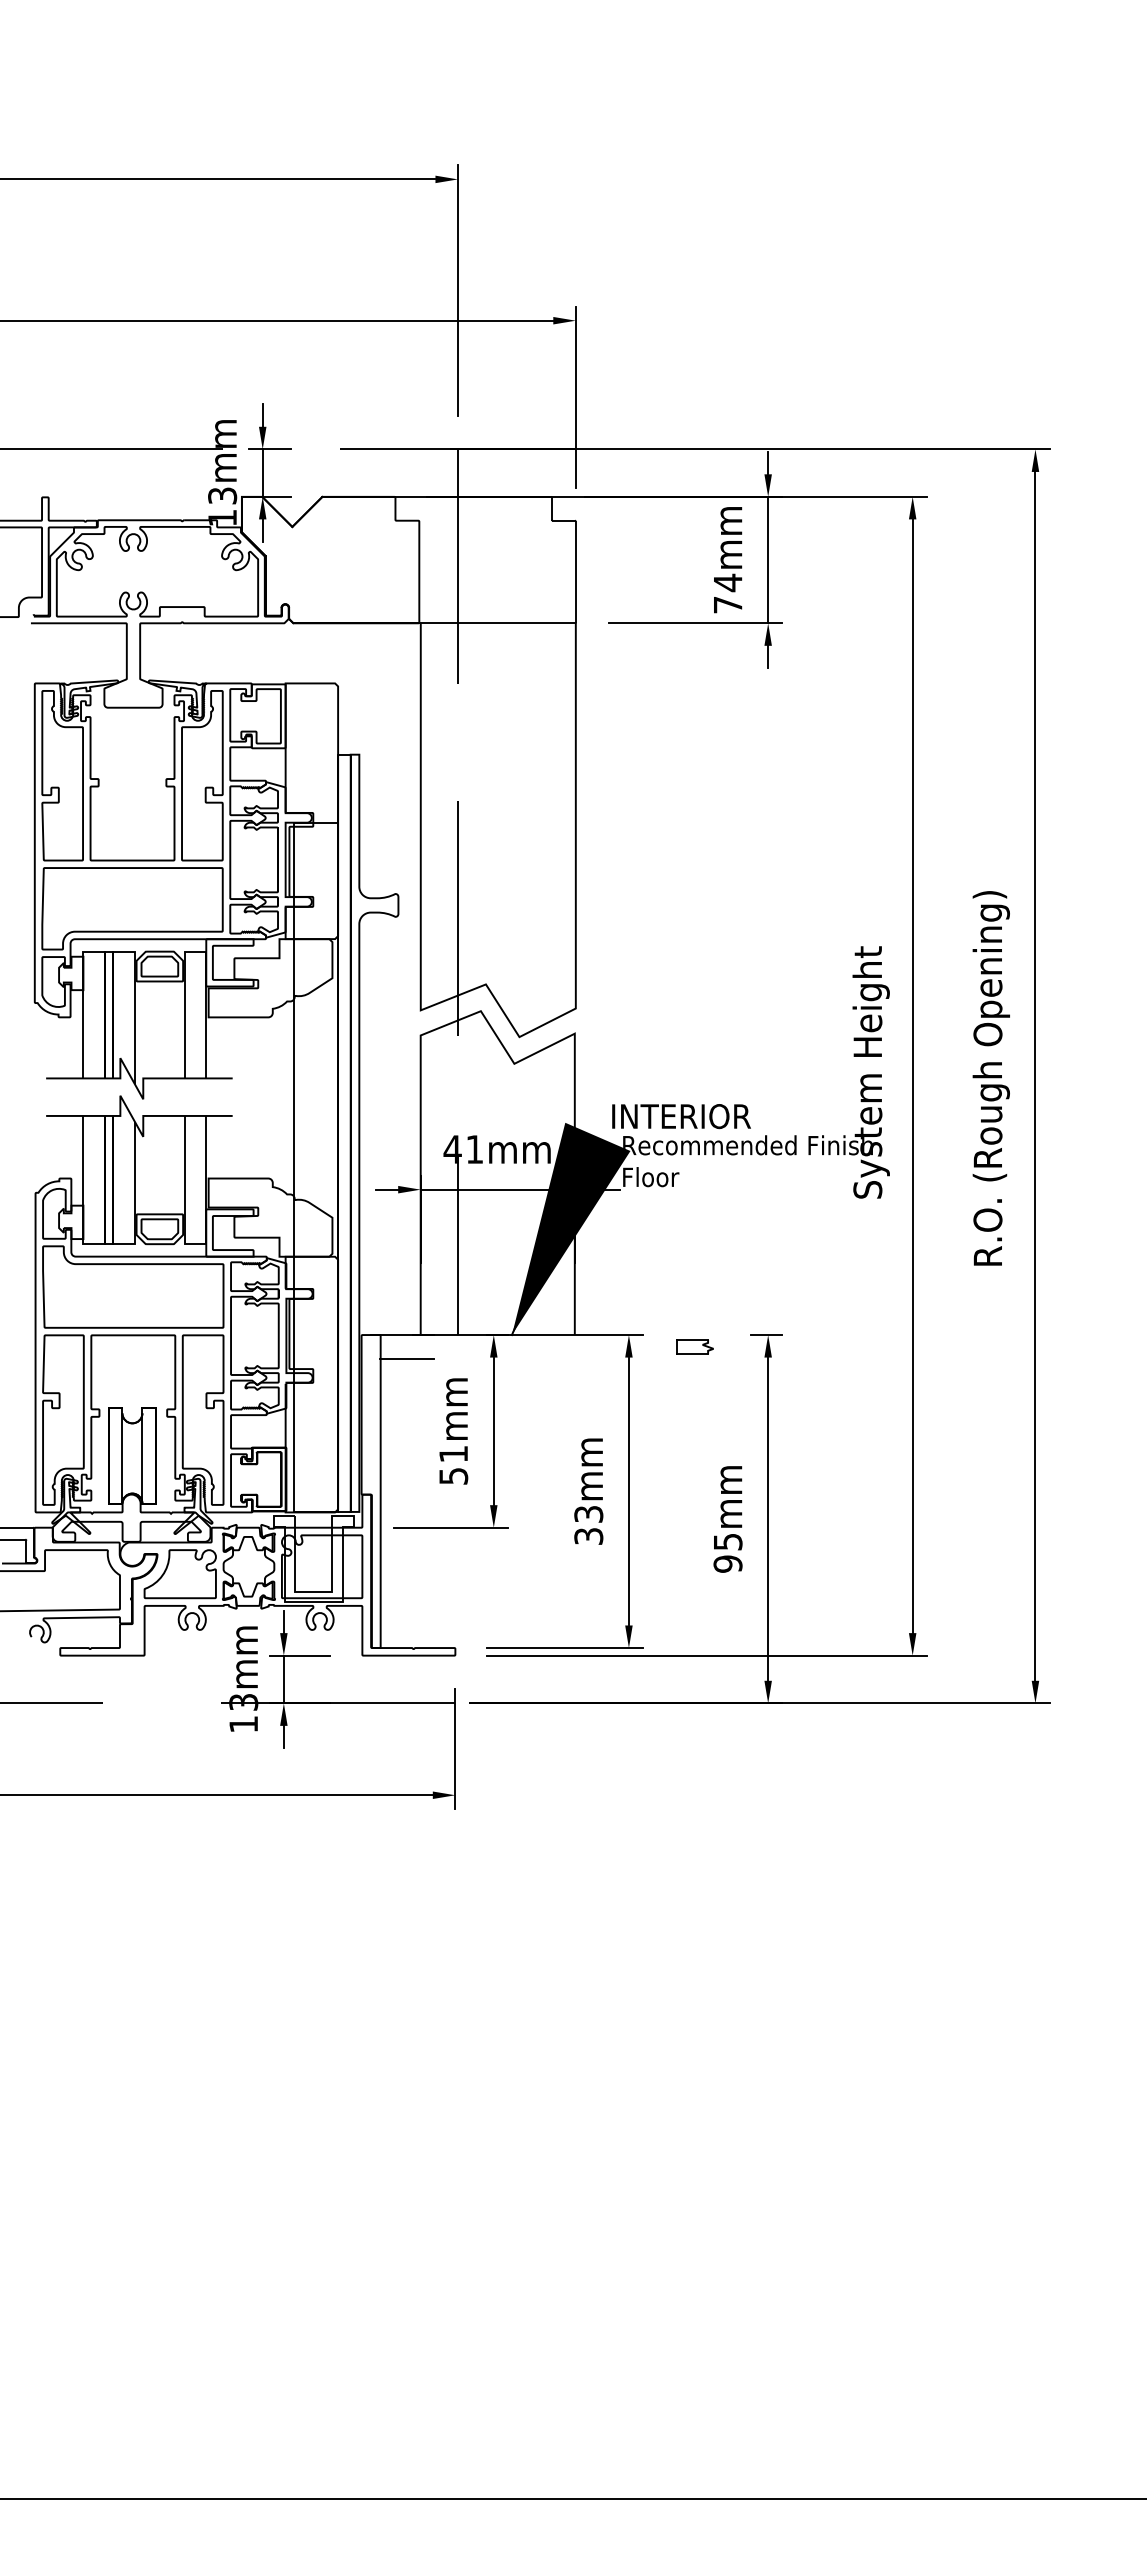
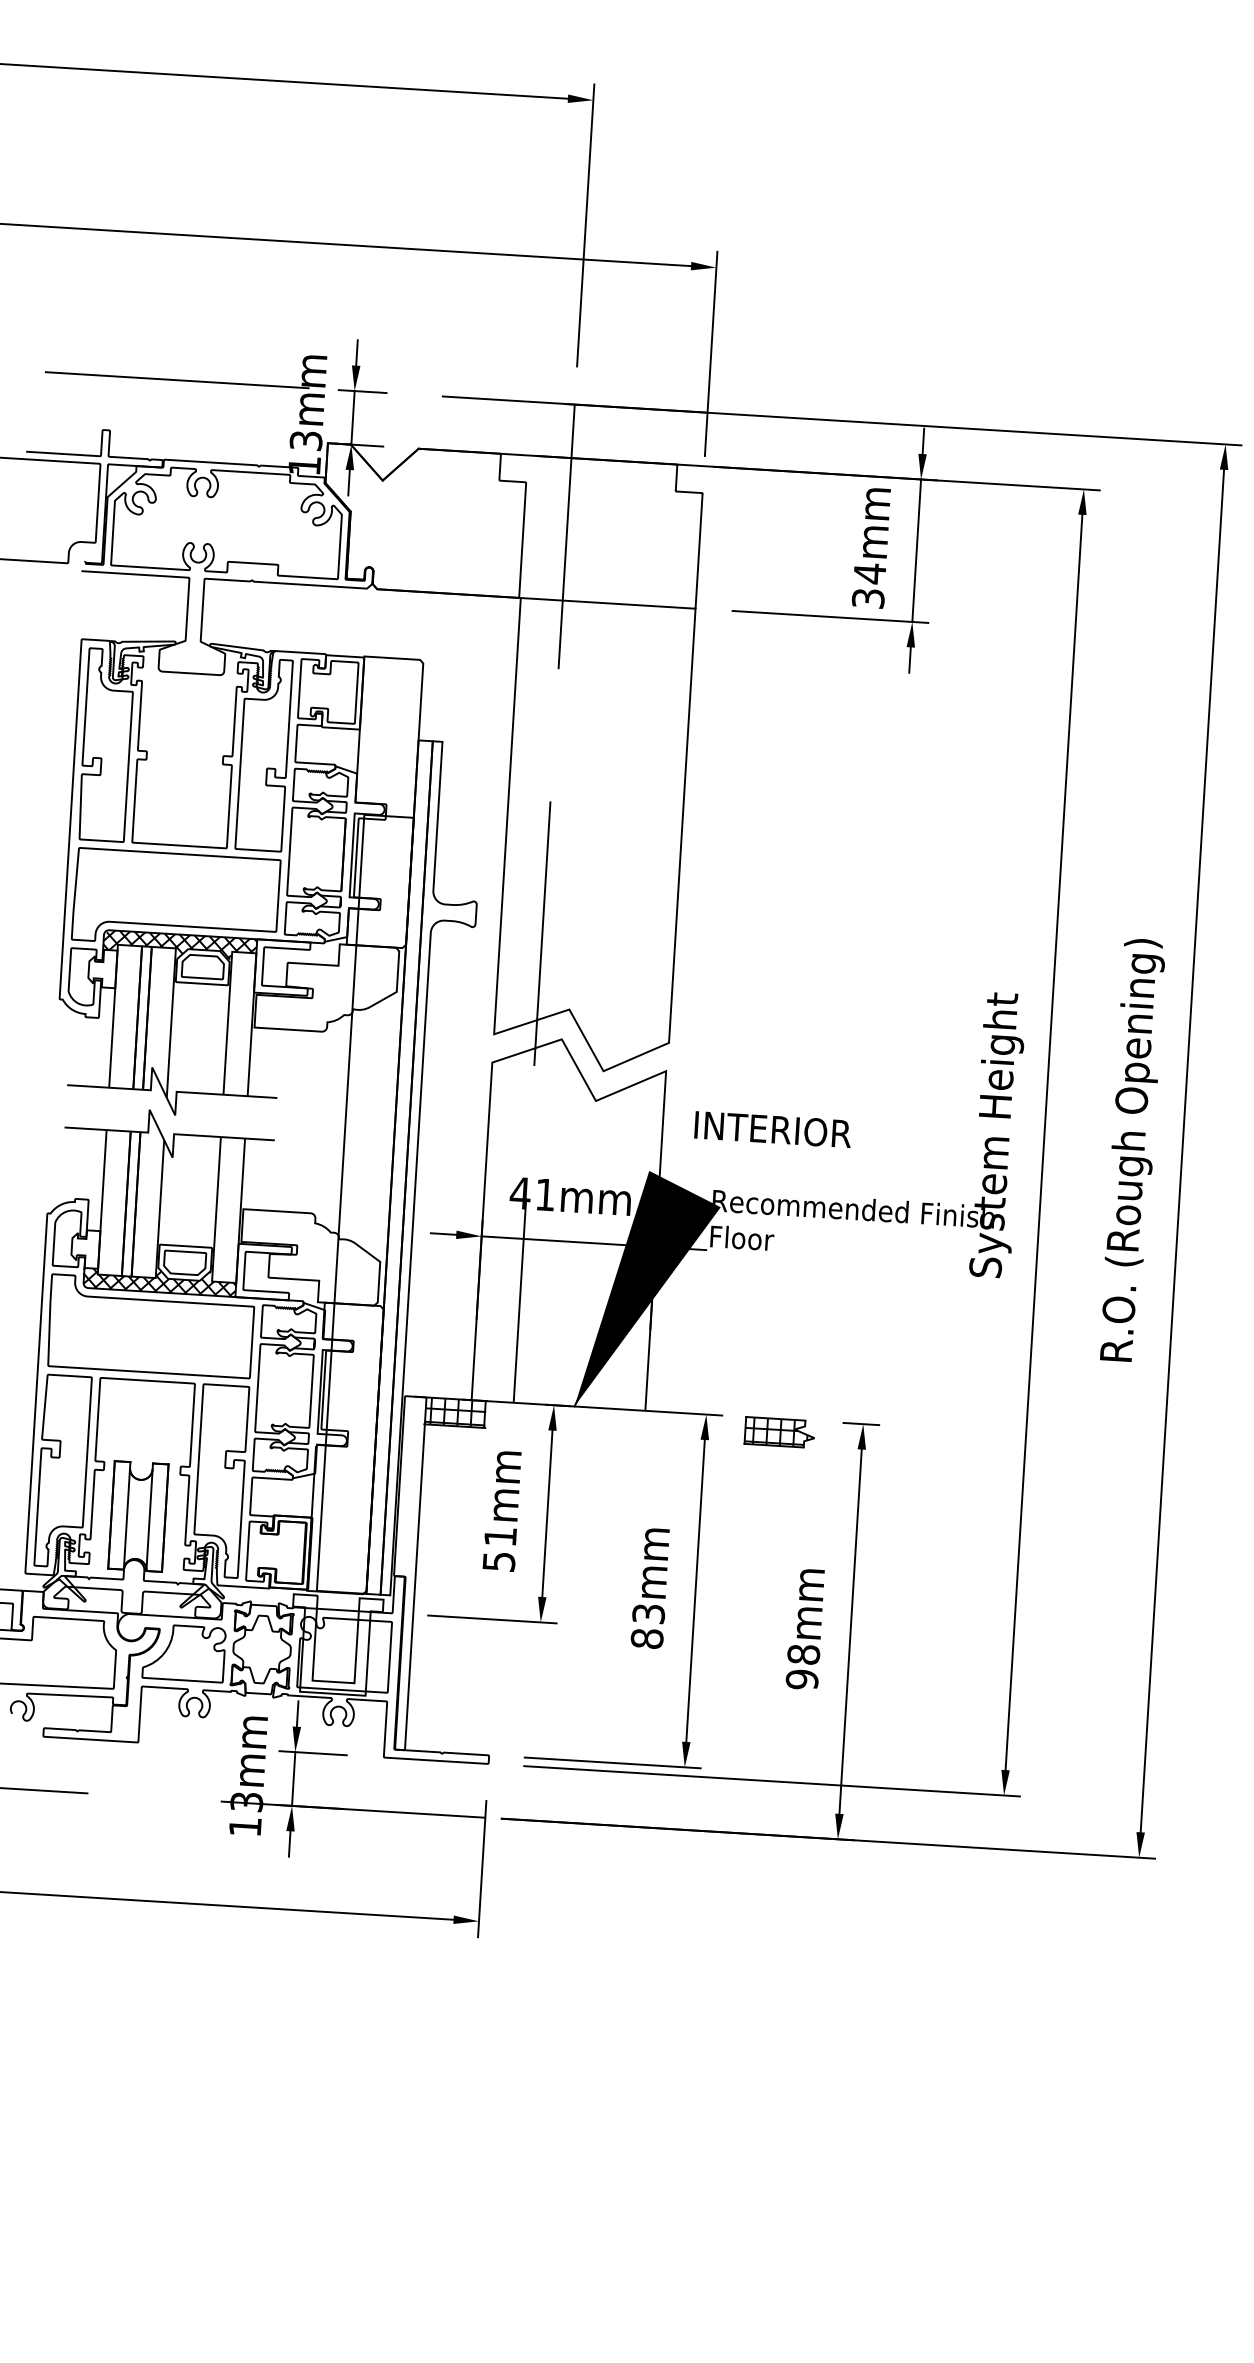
text: (727, 604) -> (867, 597), 74mm -> 34mm
hatch: (138, 948) -> (180, 945), added
text: (681, 1116) -> (773, 1129), moved
hatch: (138, 1245) -> (159, 1279), added
hatch: (407, 1346) -> (455, 1412), added
part: (694, 1346) -> (779, 1432), size x1.67
text: (588, 1536) -> (646, 1638), 33mm -> 83mm
text: (727, 1541) -> (803, 1654), 95mm -> 98mm

